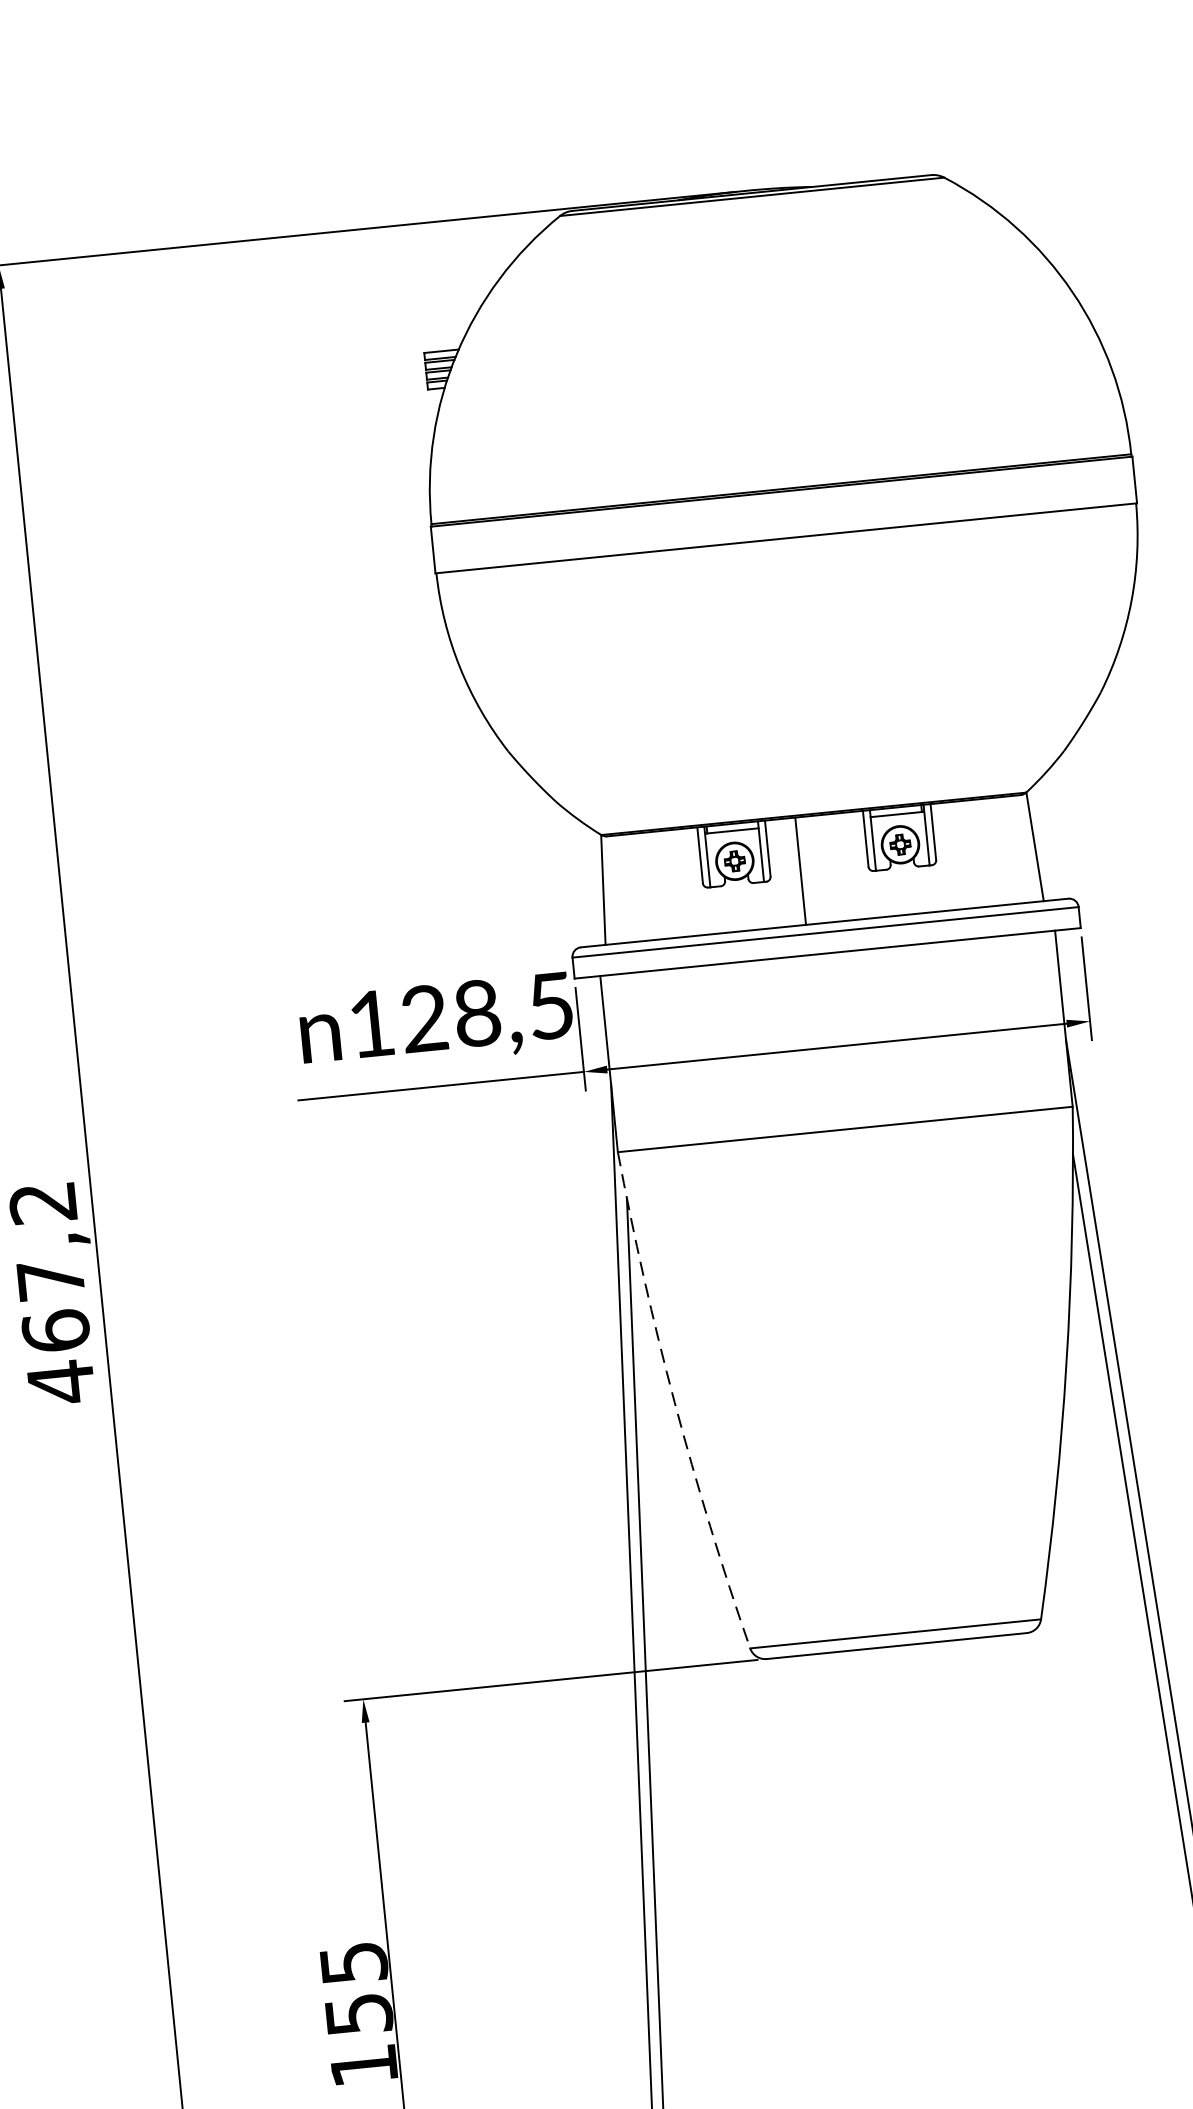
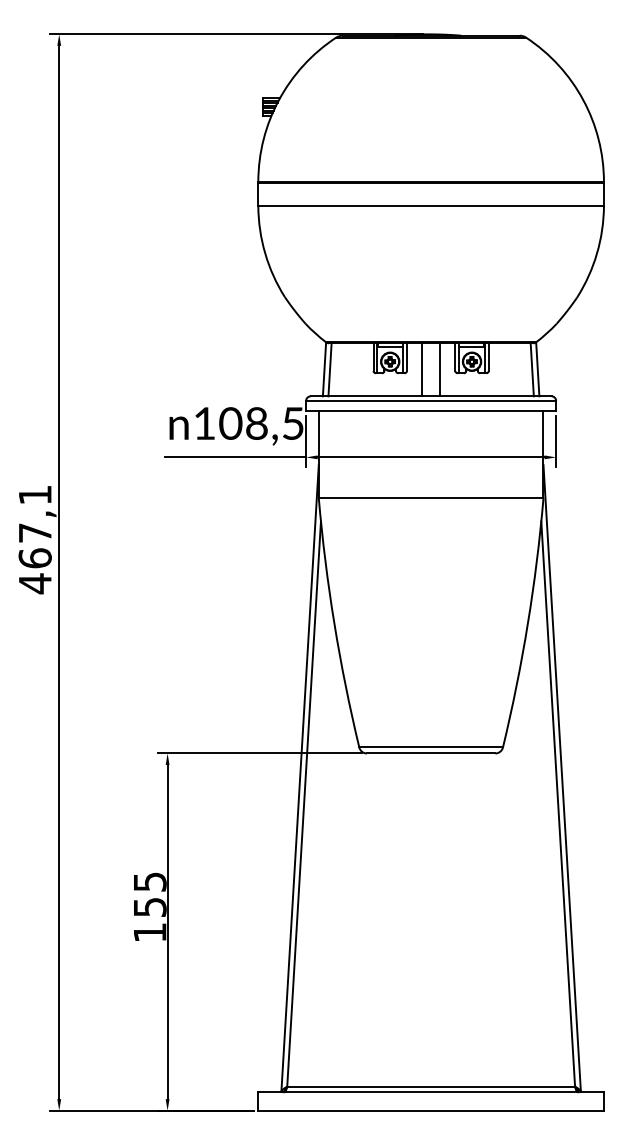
line: (1022, 848) -> (531, 369), added
line: (838, 866) -> (440, 369), added
line: (613, 889) -> (329, 369), added
text: (423, 1018) -> (230, 423), 128,5 -> 108,5
text: (41, 1203) -> (34, 495), 467,2 -> 467,1
arc: (674, 1402) -> (334, 623), dashed -> solid

